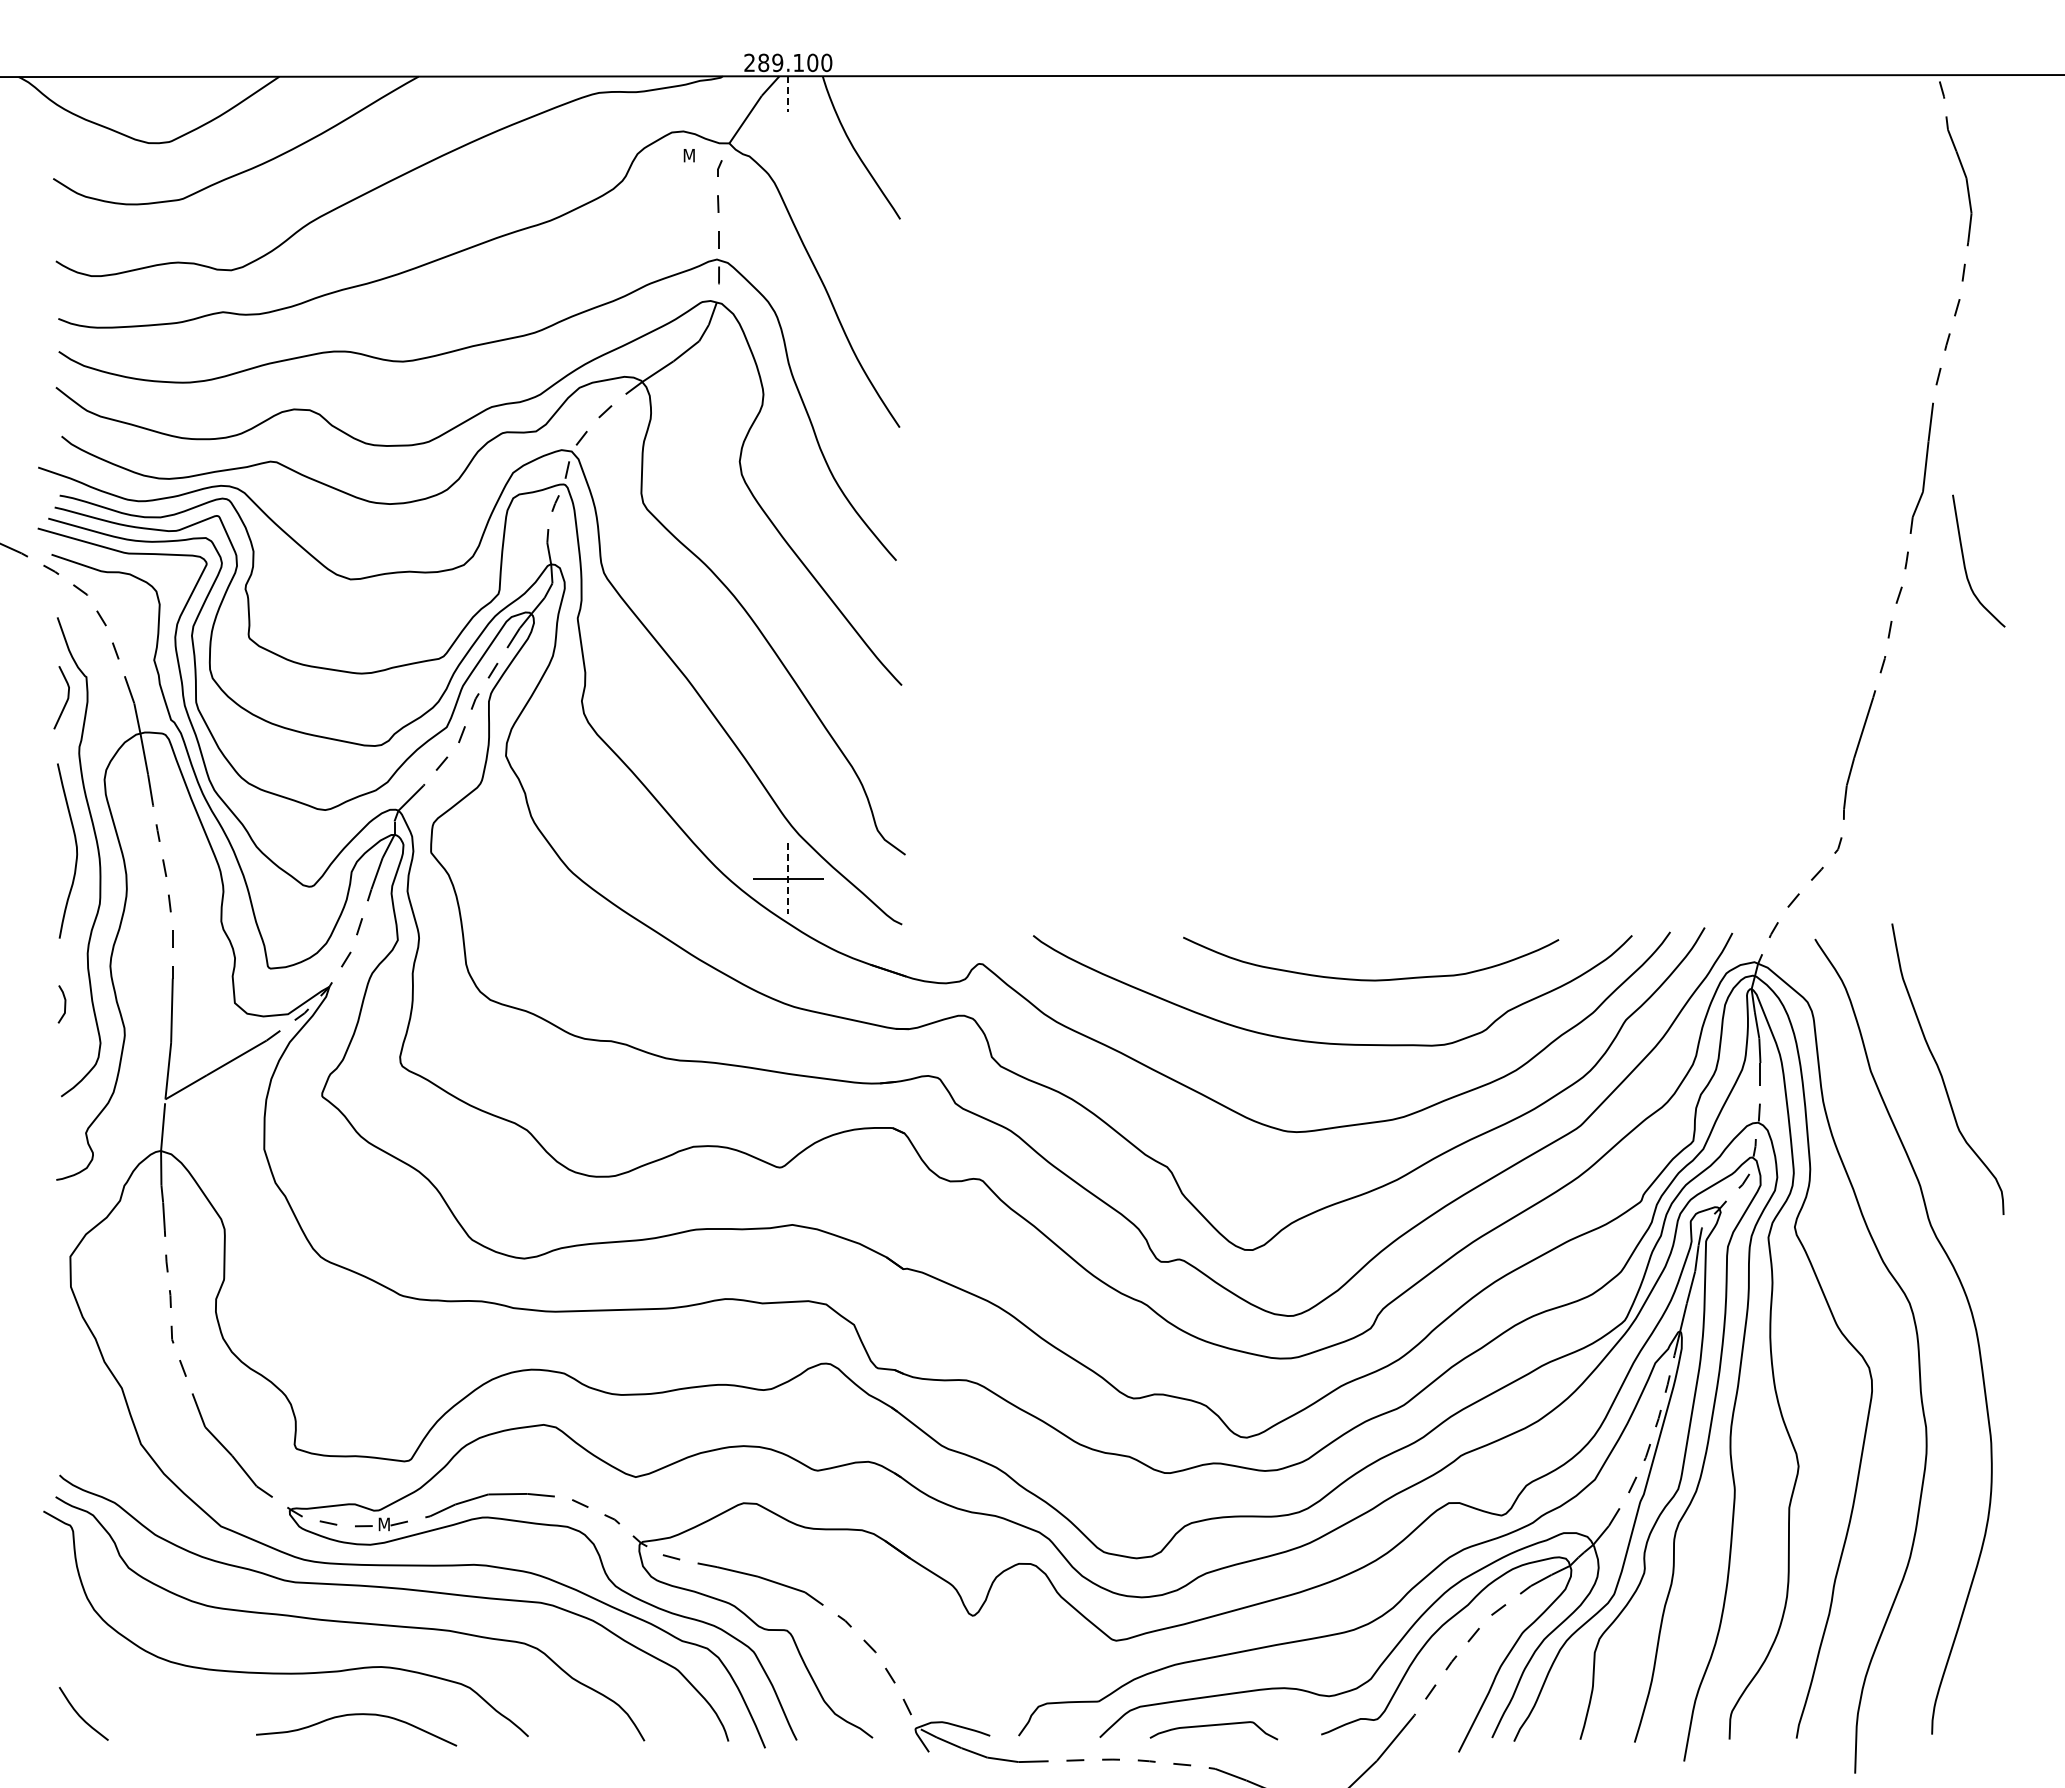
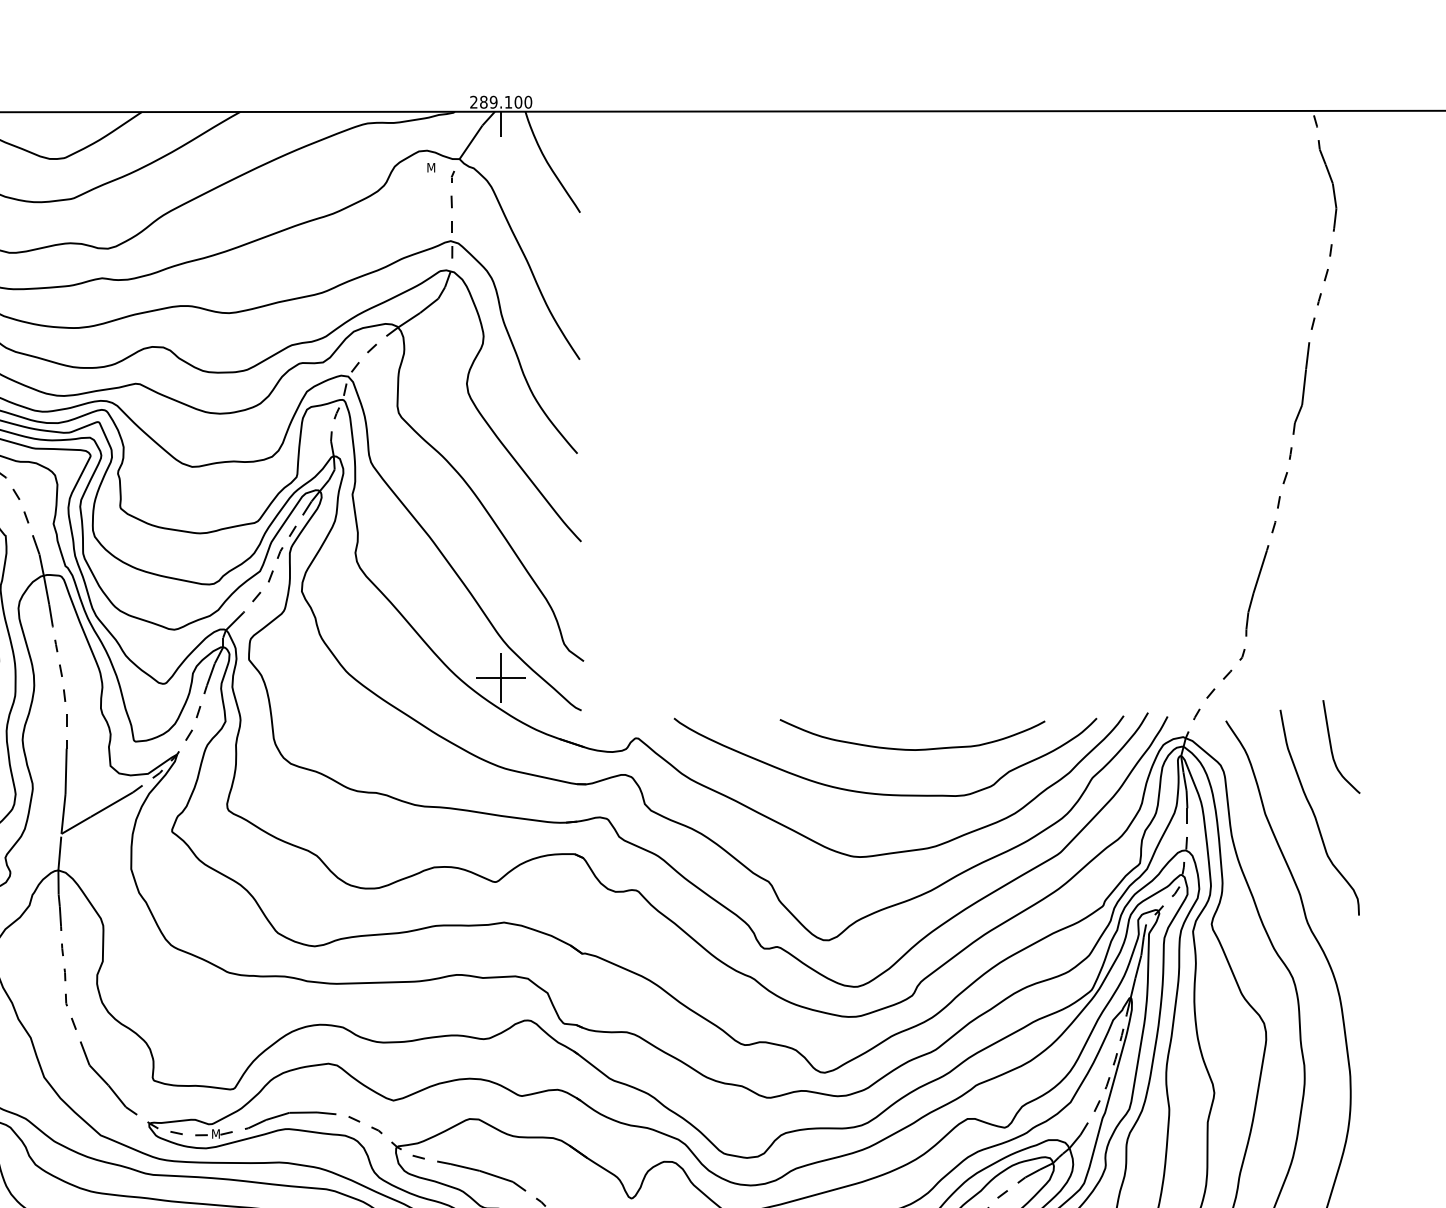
line: (788, 94) -> (501, 124), dashed -> solid
curve: (1965, 563) -> (1332, 748), moved
line: (788, 878) -> (501, 678), dashed -> solid

